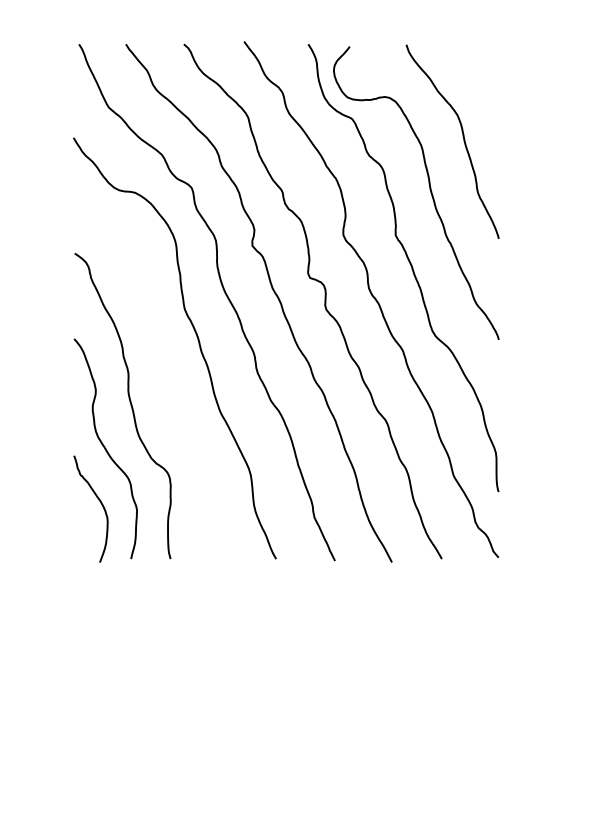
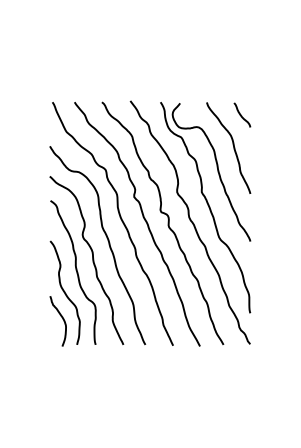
curve: (479, 70) -> (241, 114), added
curve: (163, 380) -> (92, 260), added

